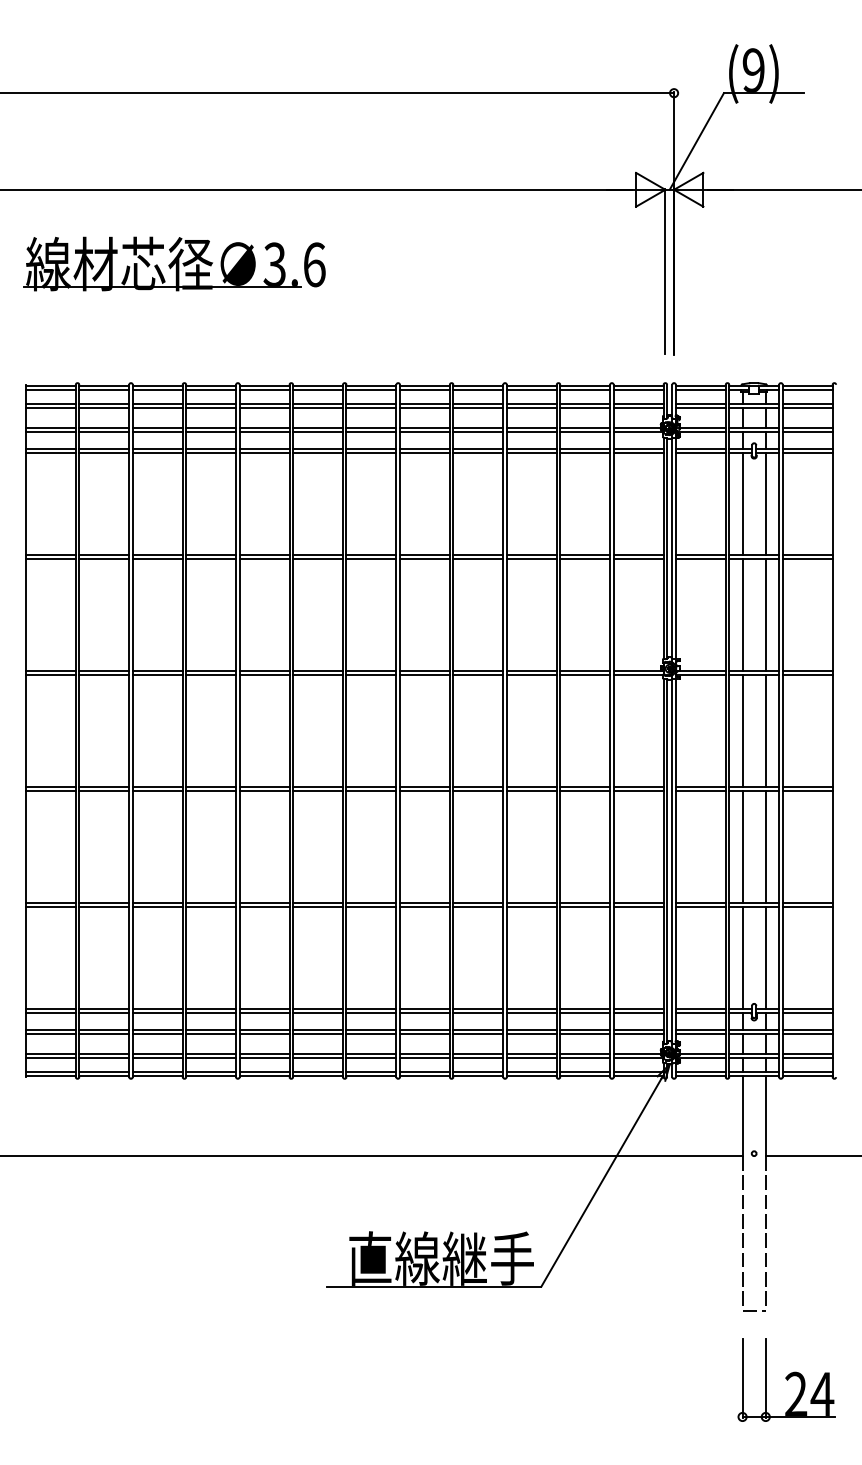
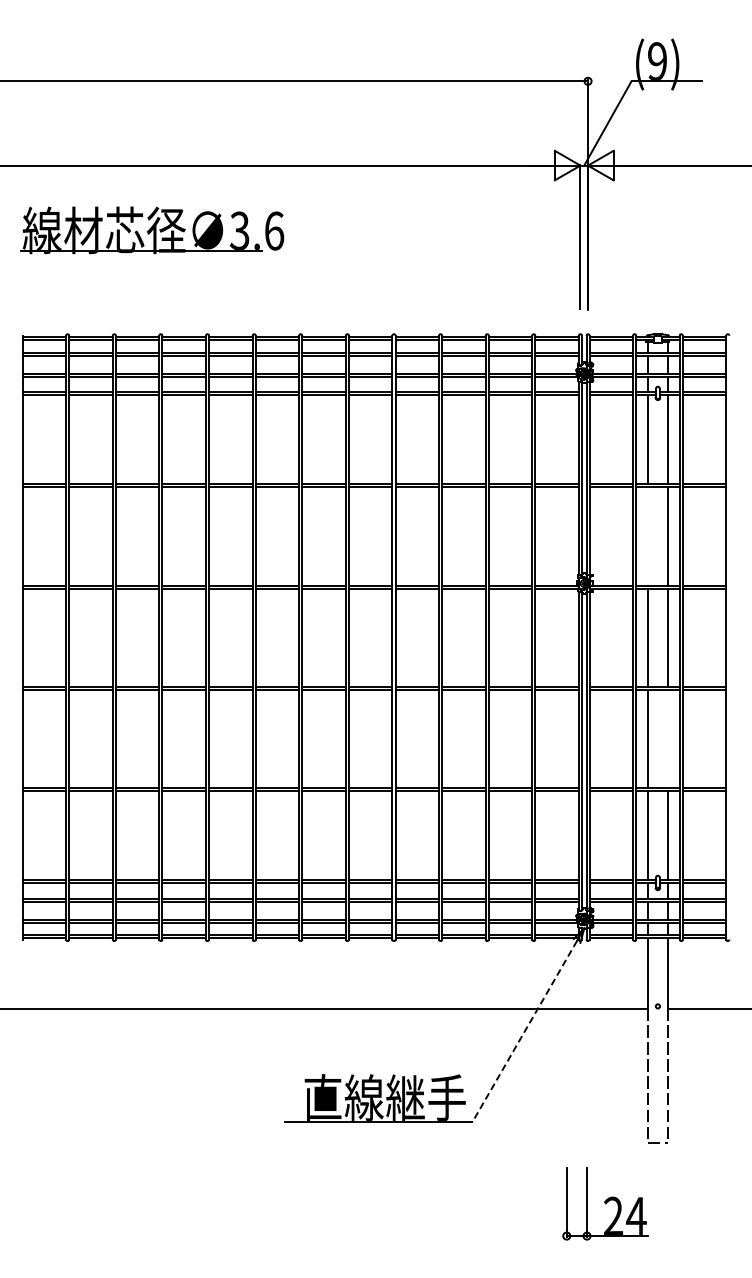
line: (742, 614) -> (647, 536), removed
line: (766, 846) -> (668, 738), removed
line: (601, 1182) -> (524, 1031), solid -> dashed
part: (786, 1379) -> (605, 1203), moved

